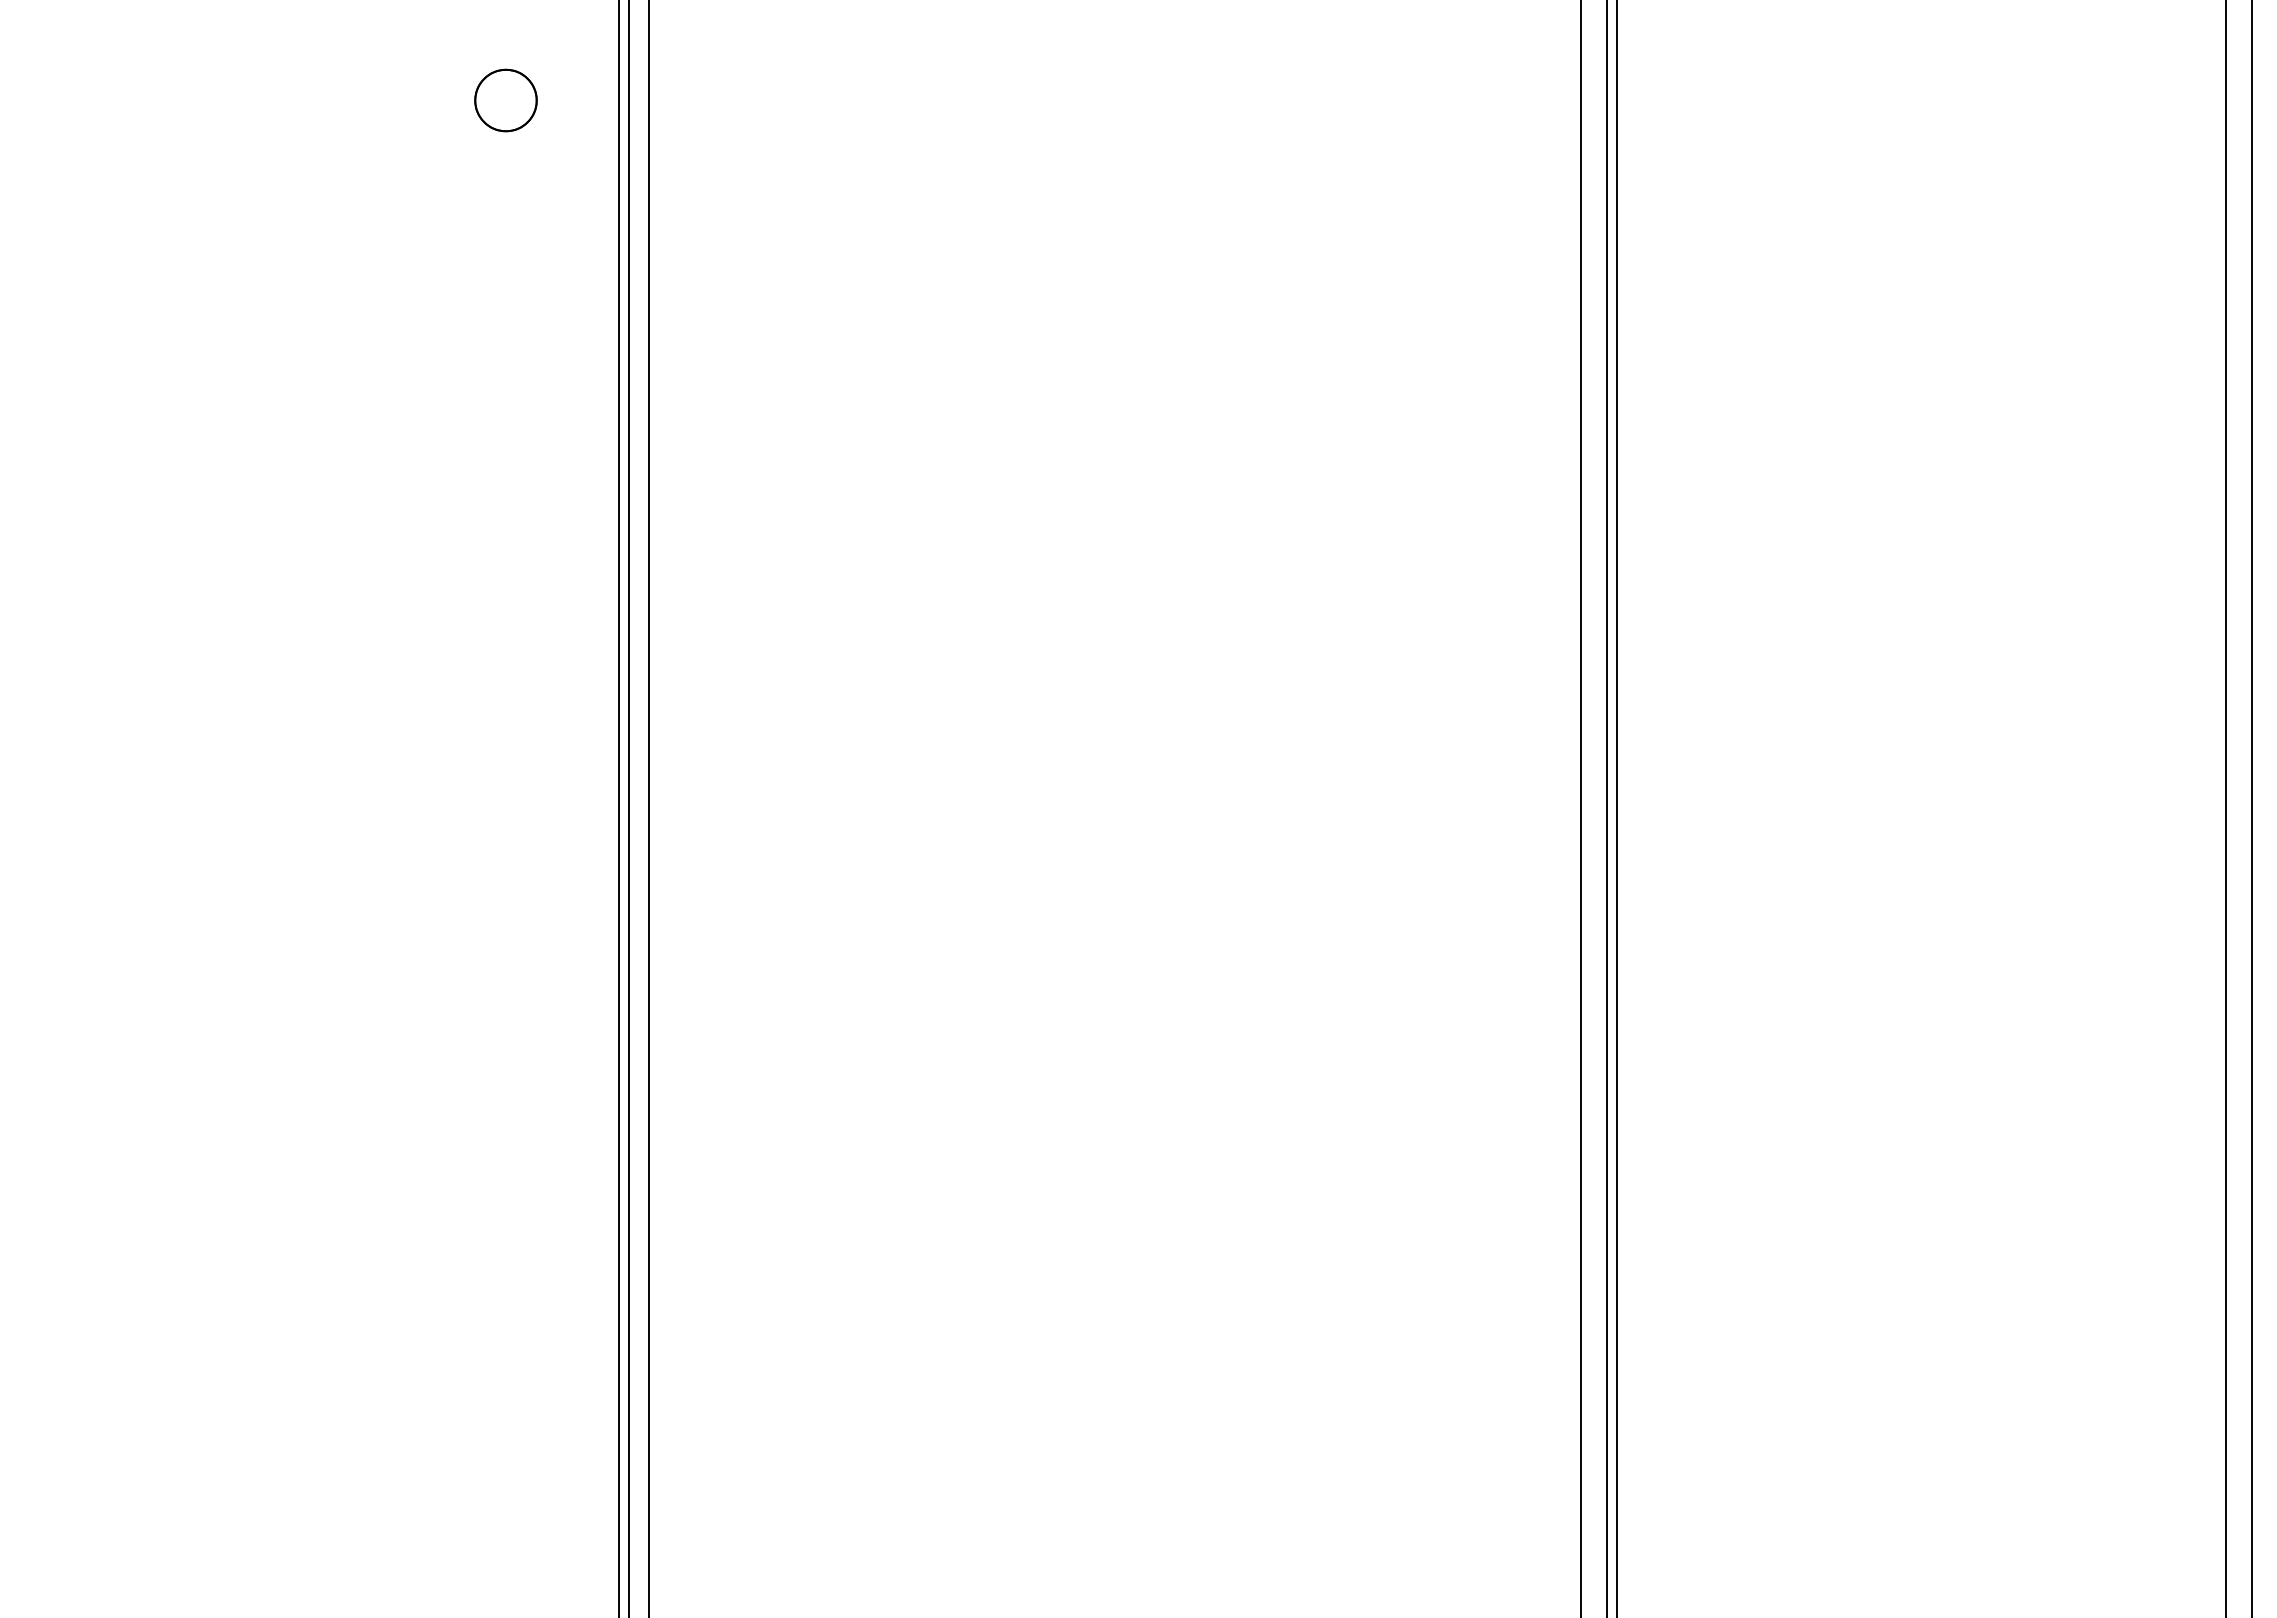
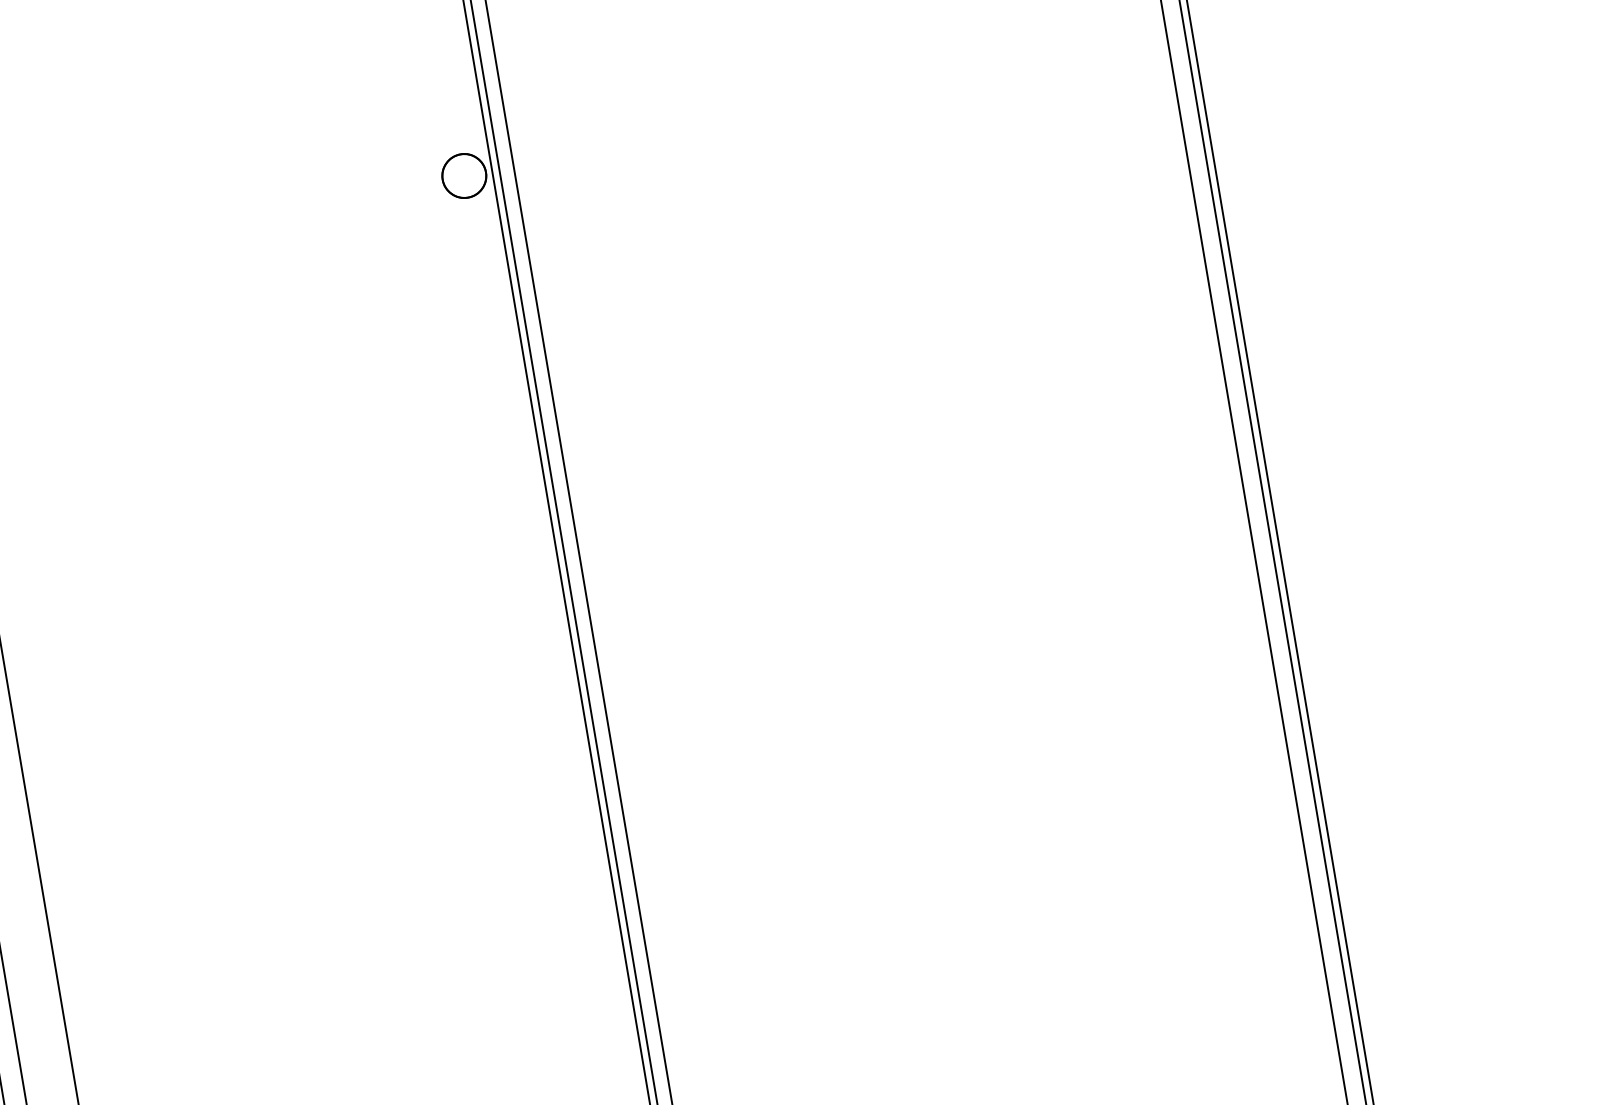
part: (505, 100) -> (463, 176), moved

